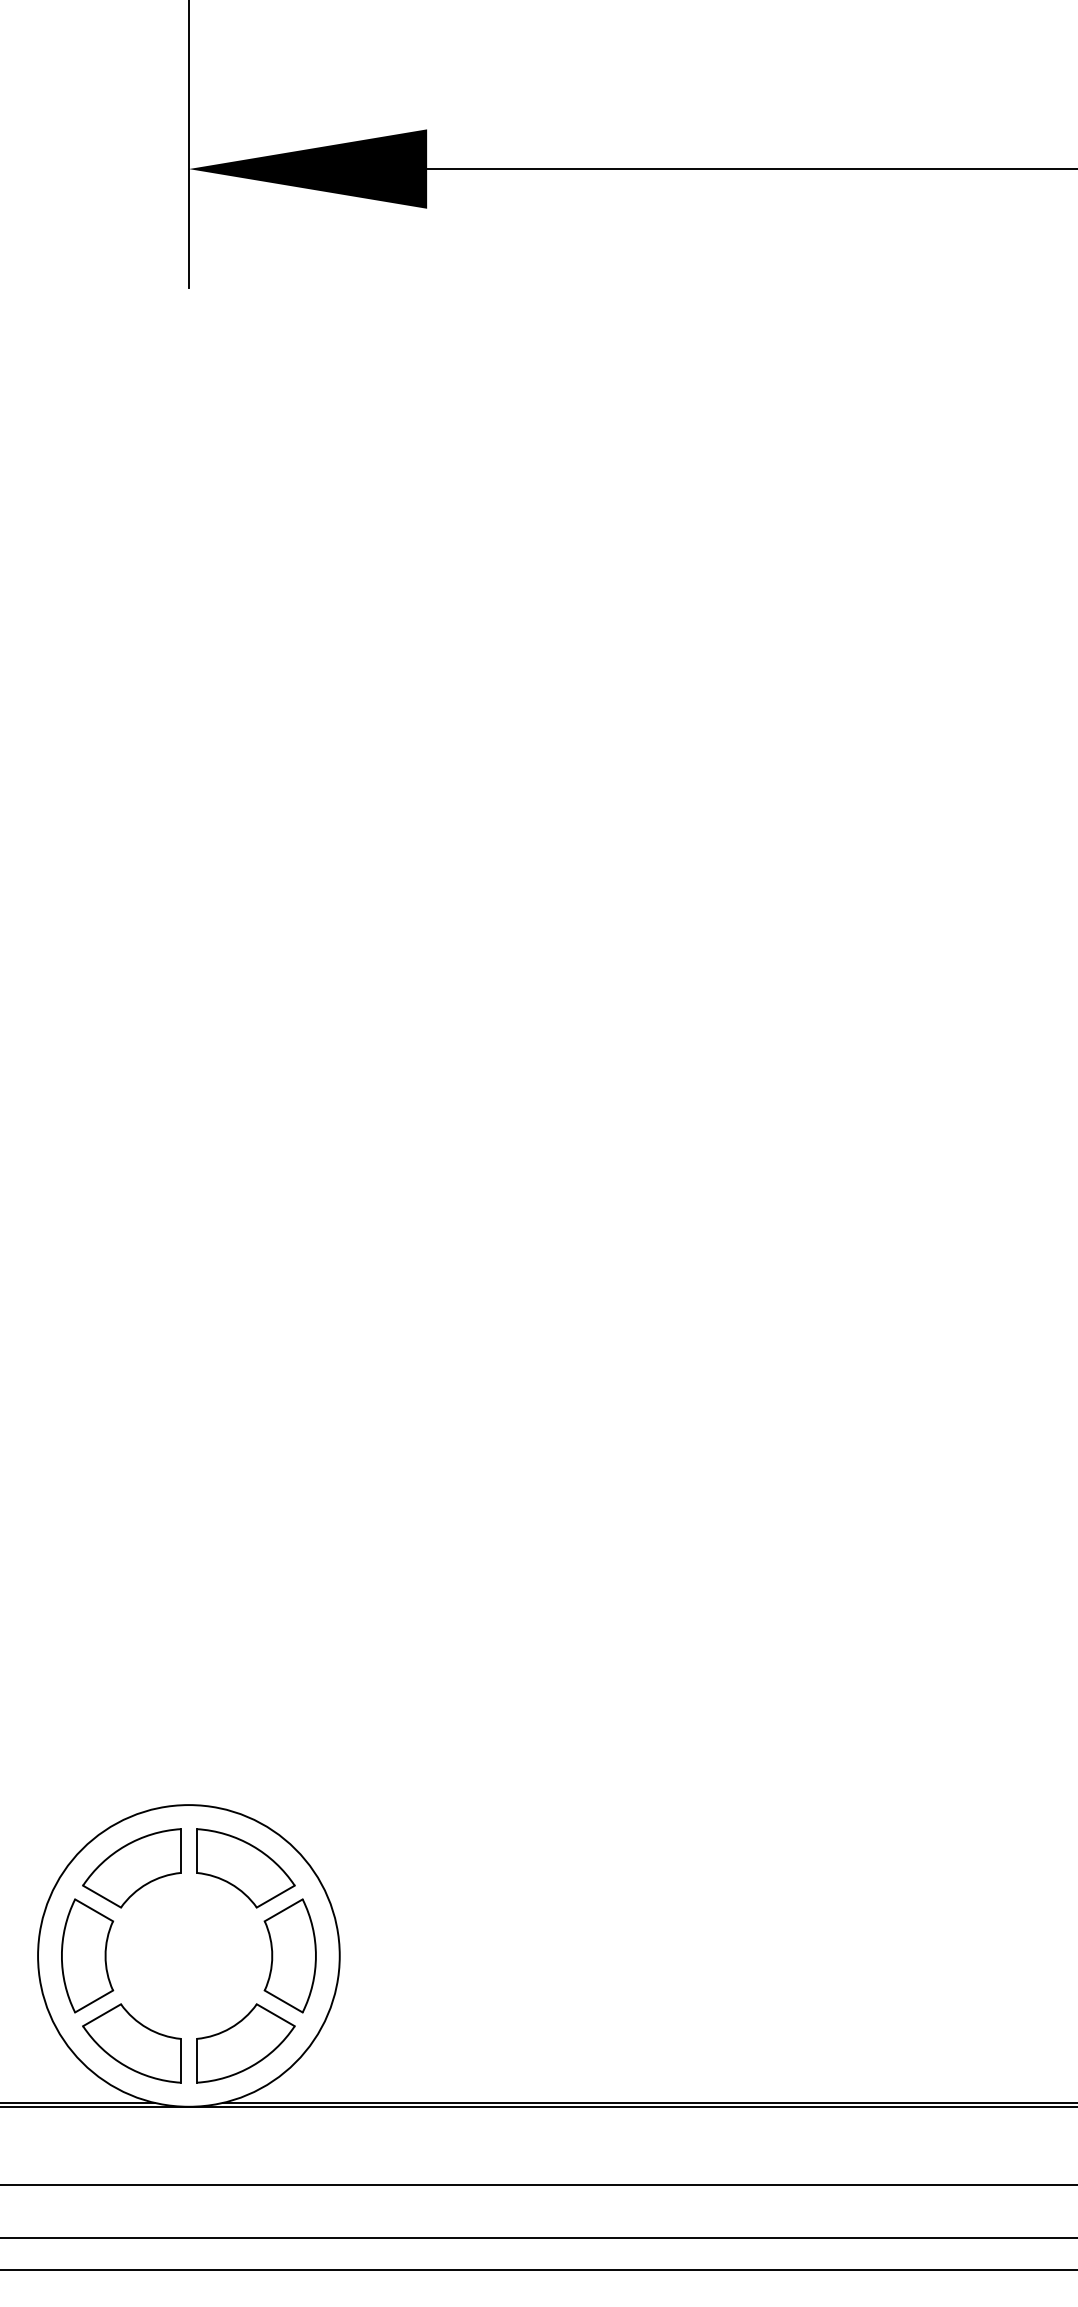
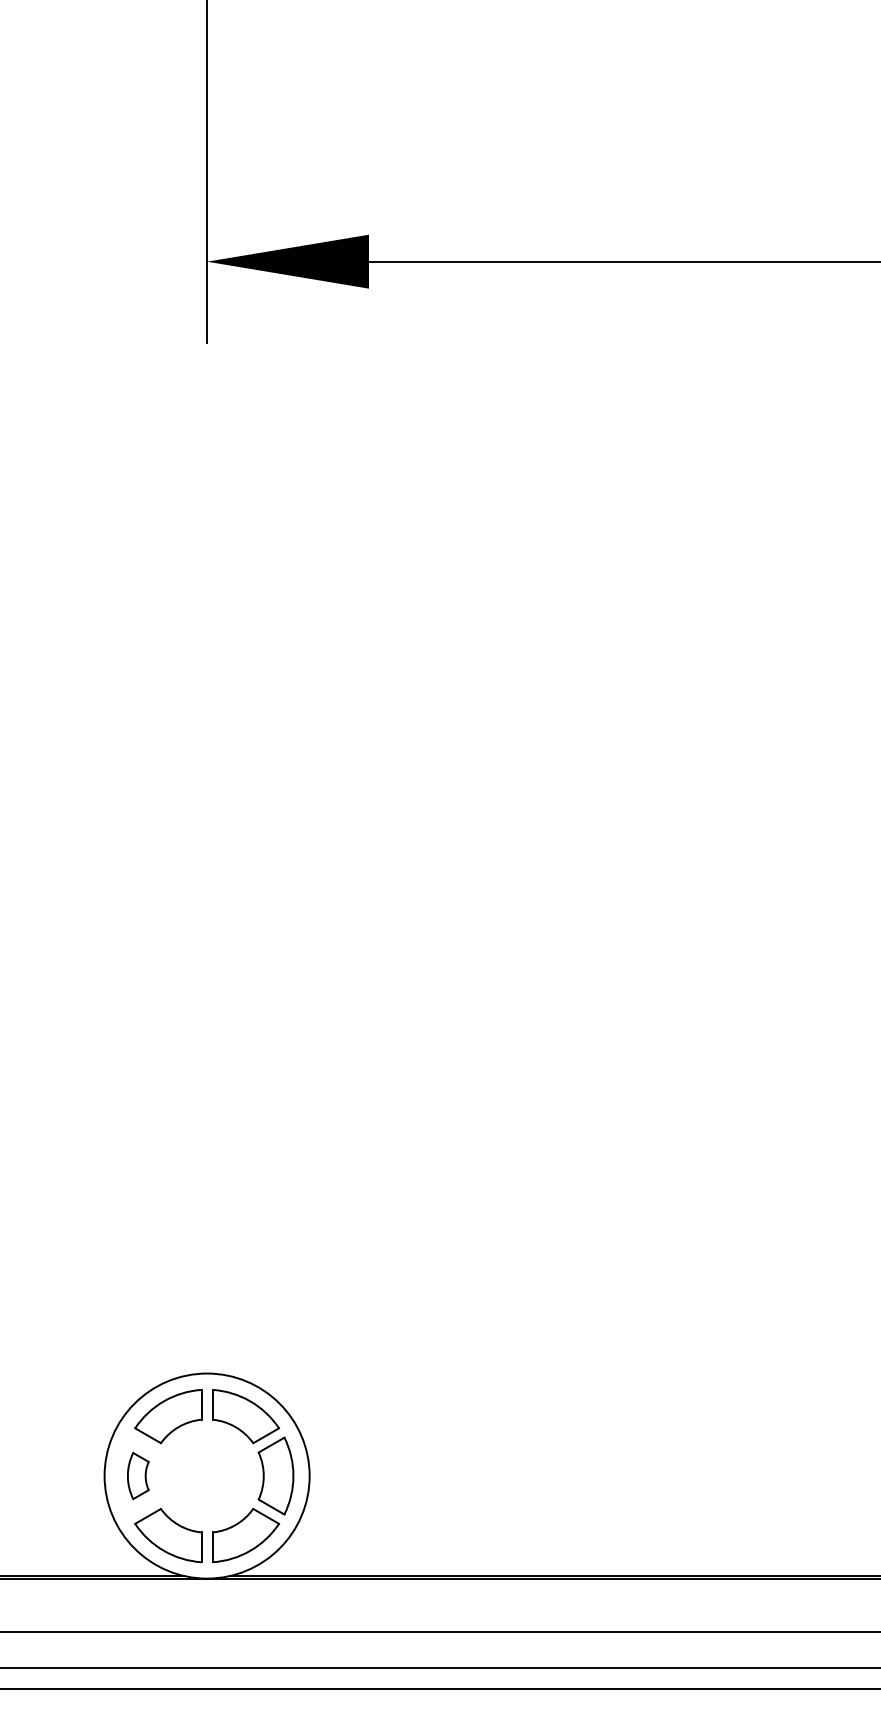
part: (87, 1955) -> (138, 1475), size x0.6

